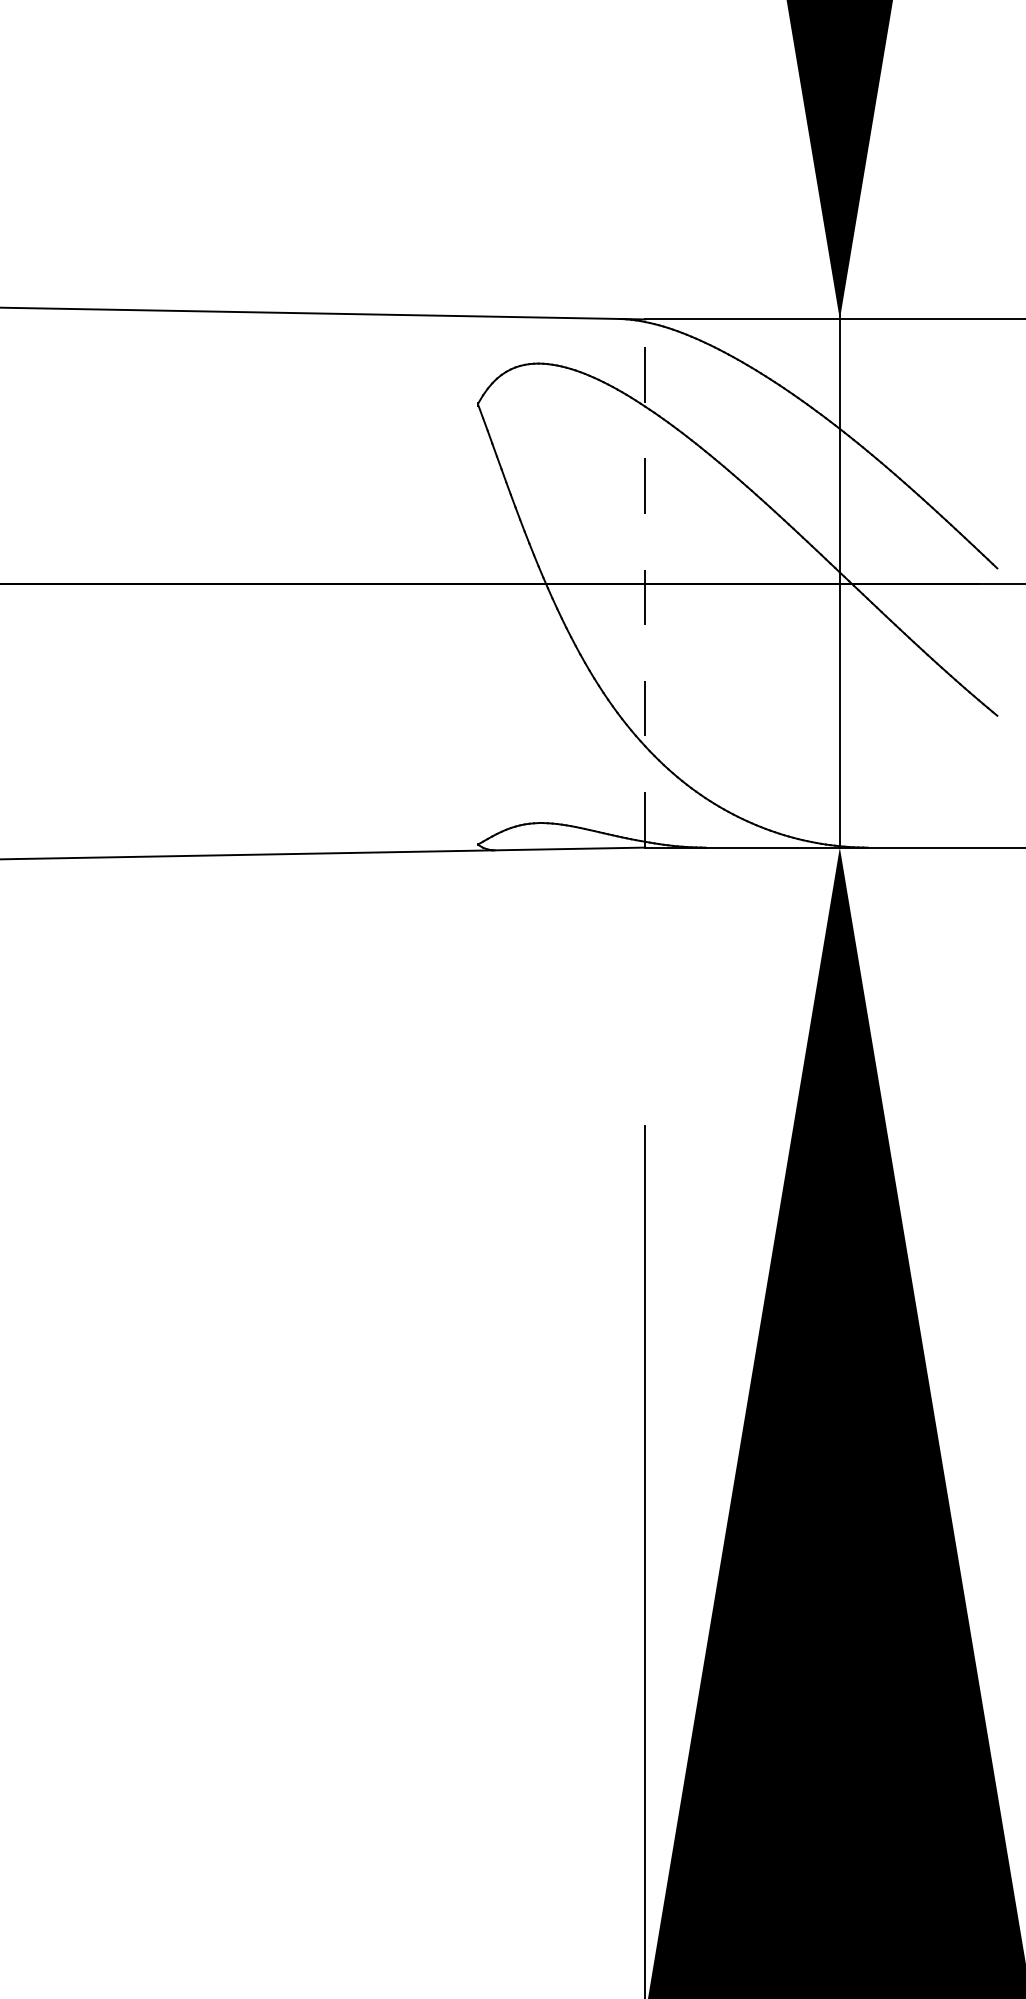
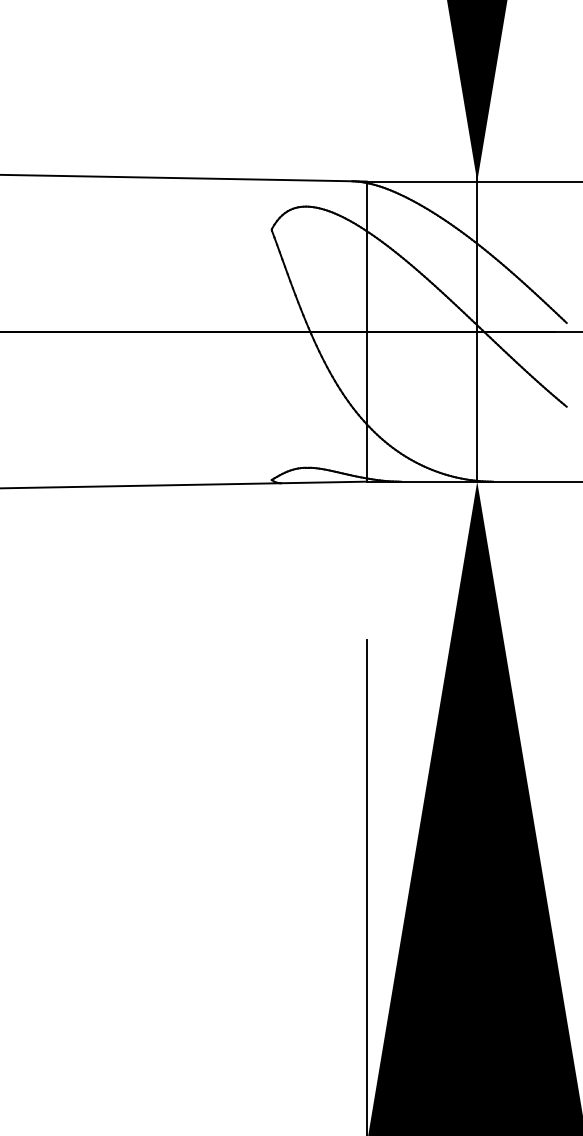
line: (644, 583) -> (366, 331), dashed -> solid

